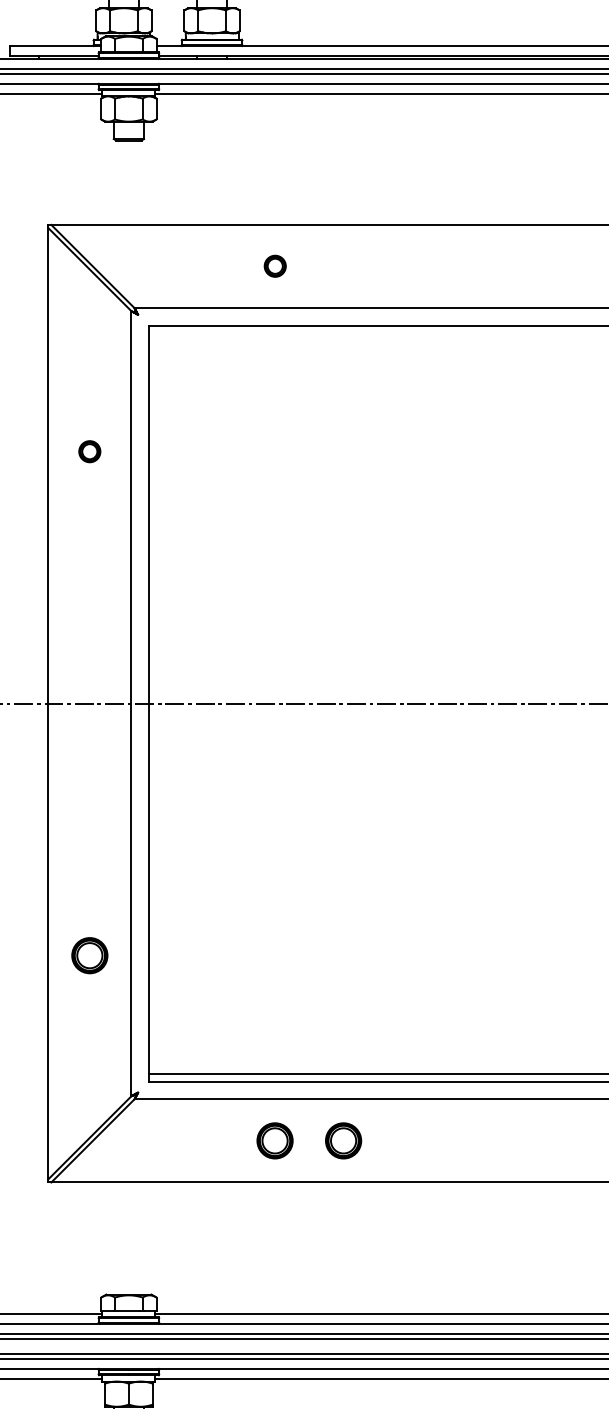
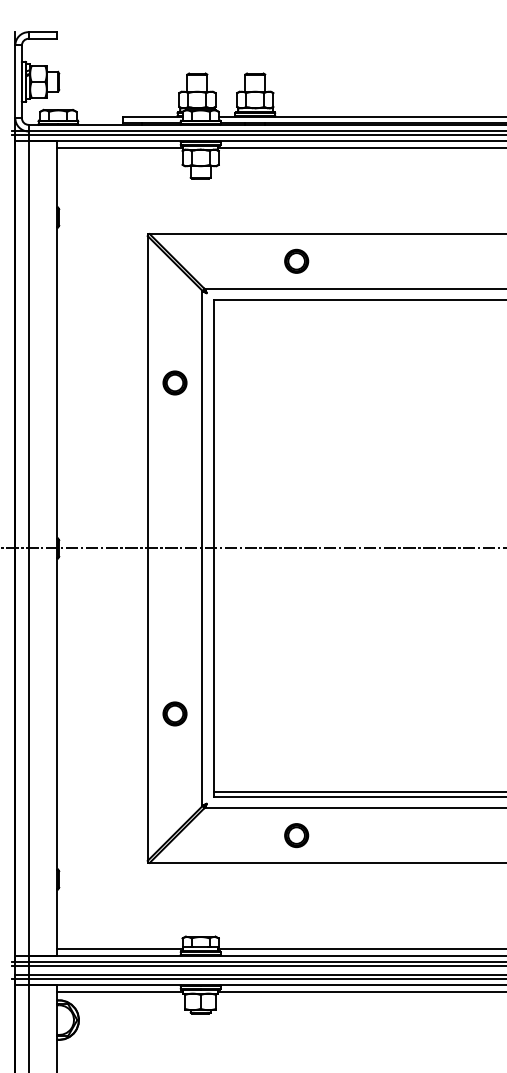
part: (274, 265) -> (296, 260), size x1.67
part: (89, 450) -> (174, 382), size x1.67
part: (343, 1140) -> (341, 835), removed

